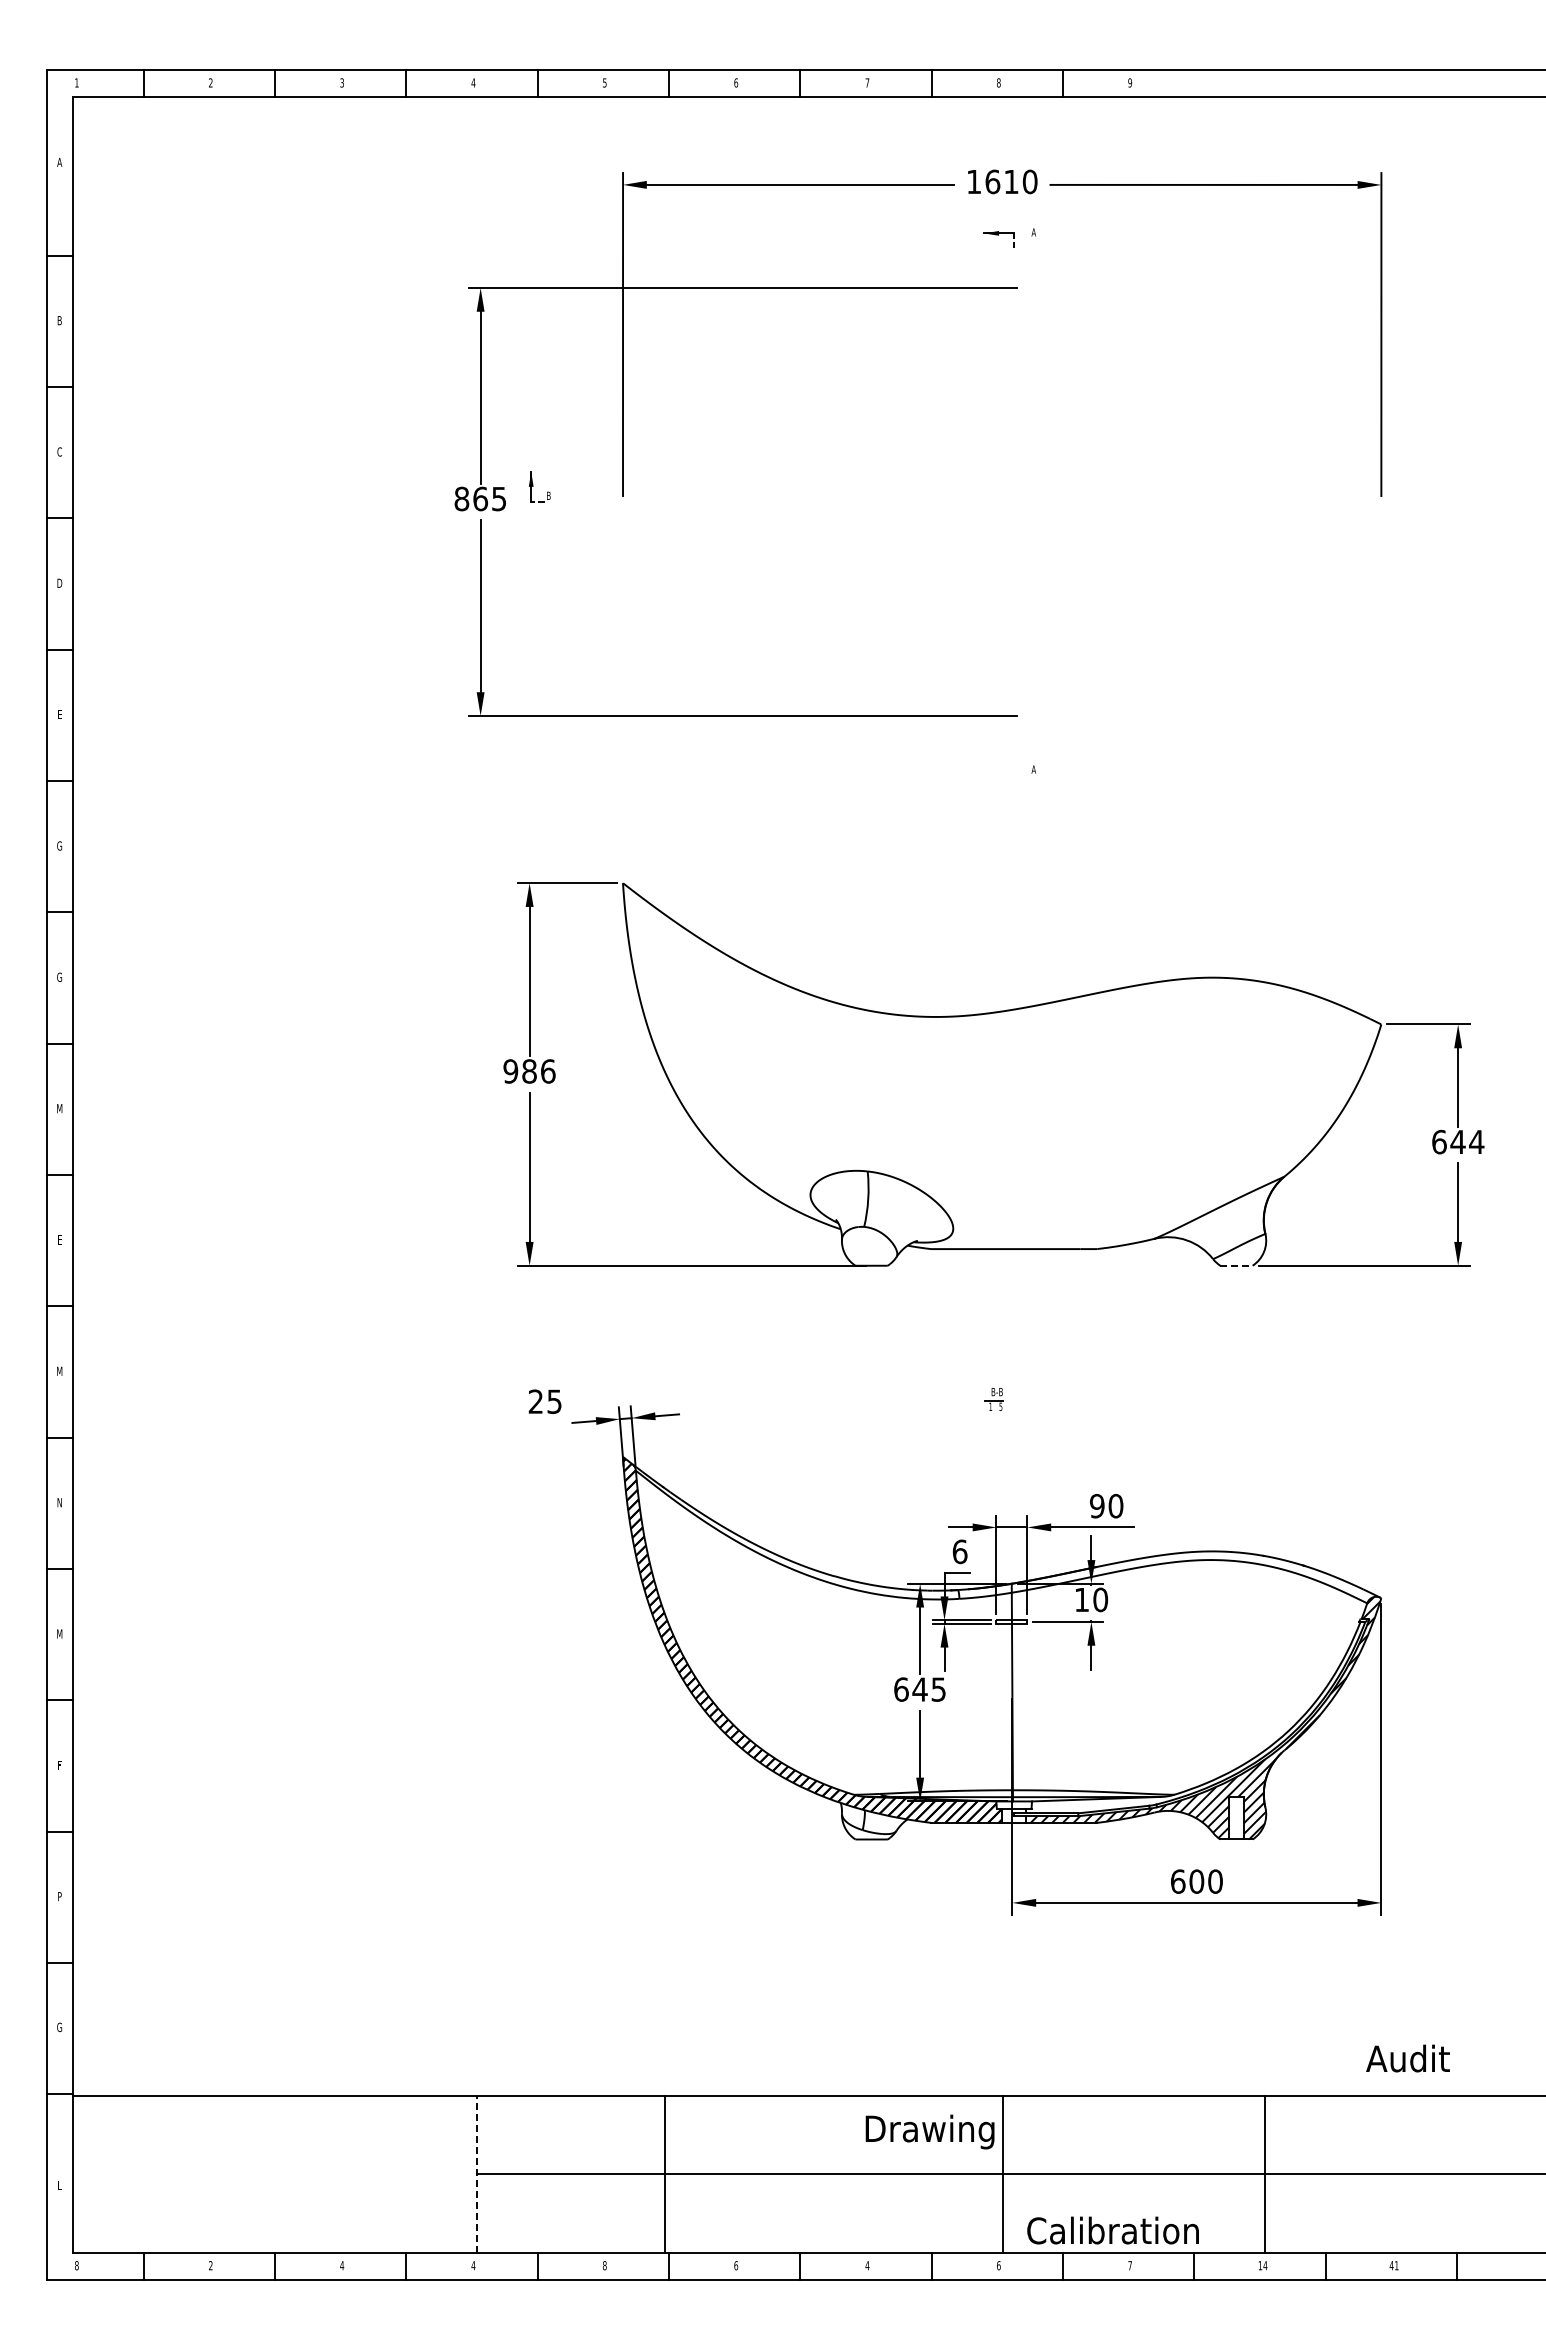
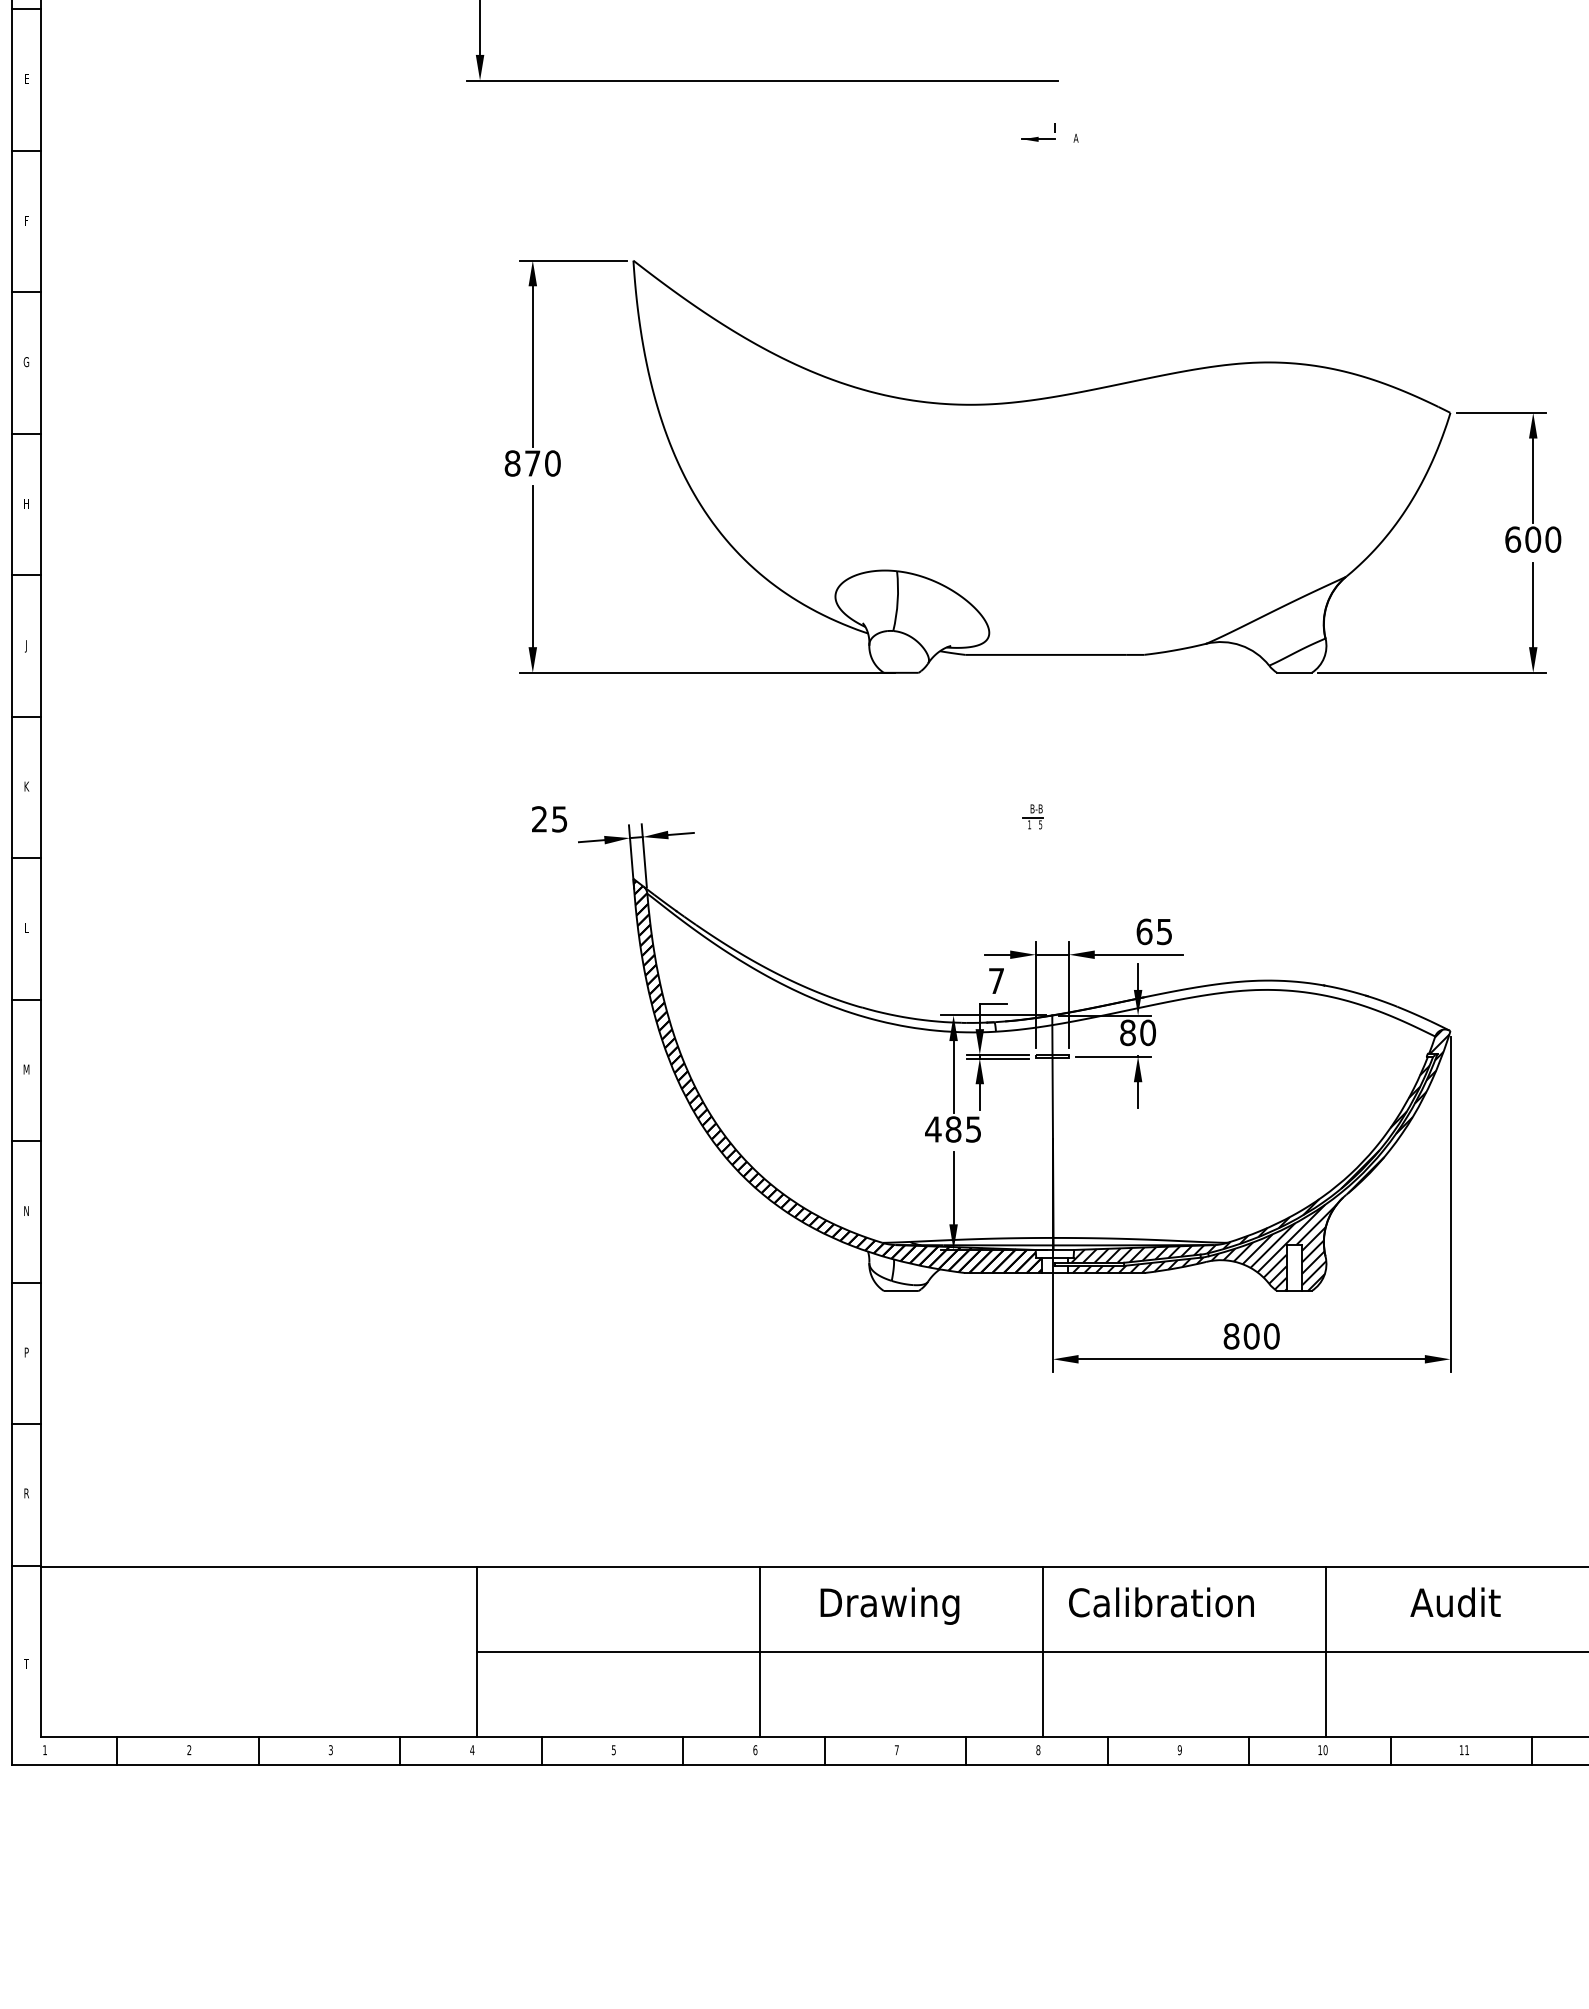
part: (998, 763) -> (1038, 131), added
text: (59, 845) -> (26, 220), G -> F
text: (529, 1071) -> (532, 463), 986 -> 870
text: (59, 1108) -> (26, 503), M -> H
text: (1467, 1141) -> (1543, 538), 644 -> 600
text: (59, 1240) -> (26, 645), E -> J
line: (1237, 1265) -> (1295, 672), dashed -> solid
text: (59, 1370) -> (26, 785), M -> K
text: (59, 1502) -> (26, 927), N -> L
text: (1106, 1505) -> (1154, 931), 90 -> 65
text: (959, 1551) -> (995, 980), 6 -> 7
text: (1081, 1599) -> (1127, 1032), 10 -> 80
text: (910, 1689) -> (943, 1129), 645 -> 485
hatch: (1195, 1721) -> (1250, 1163), added
text: (59, 1764) -> (26, 1210), F -> N
text: (1177, 1881) -> (1230, 1336), 600 -> 800
text: (59, 2027) -> (26, 1493), G -> R
text: (1407, 2058) -> (1454, 1602), moved
text: (929, 2131) -> (889, 1605), moved
line: (477, 2174) -> (476, 1651), dashed -> solid
line: (665, 2174) -> (760, 1651), moved
text: (59, 2185) -> (26, 1663), L -> T
text: (1112, 2230) -> (1160, 1602), moved
text: (76, 2265) -> (44, 1749), 8 -> 1
text: (342, 2265) -> (331, 1749), 4 -> 3
text: (604, 2265) -> (613, 1749), 8 -> 5
text: (867, 2265) -> (896, 1749), 4 -> 7
text: (998, 2265) -> (1038, 1749), 6 -> 8
text: (1130, 2265) -> (1180, 1749), 7 -> 9
text: (1265, 2265) -> (1325, 1749), 14 -> 10
text: (1391, 2265) -> (1461, 1749), 41 -> 11

